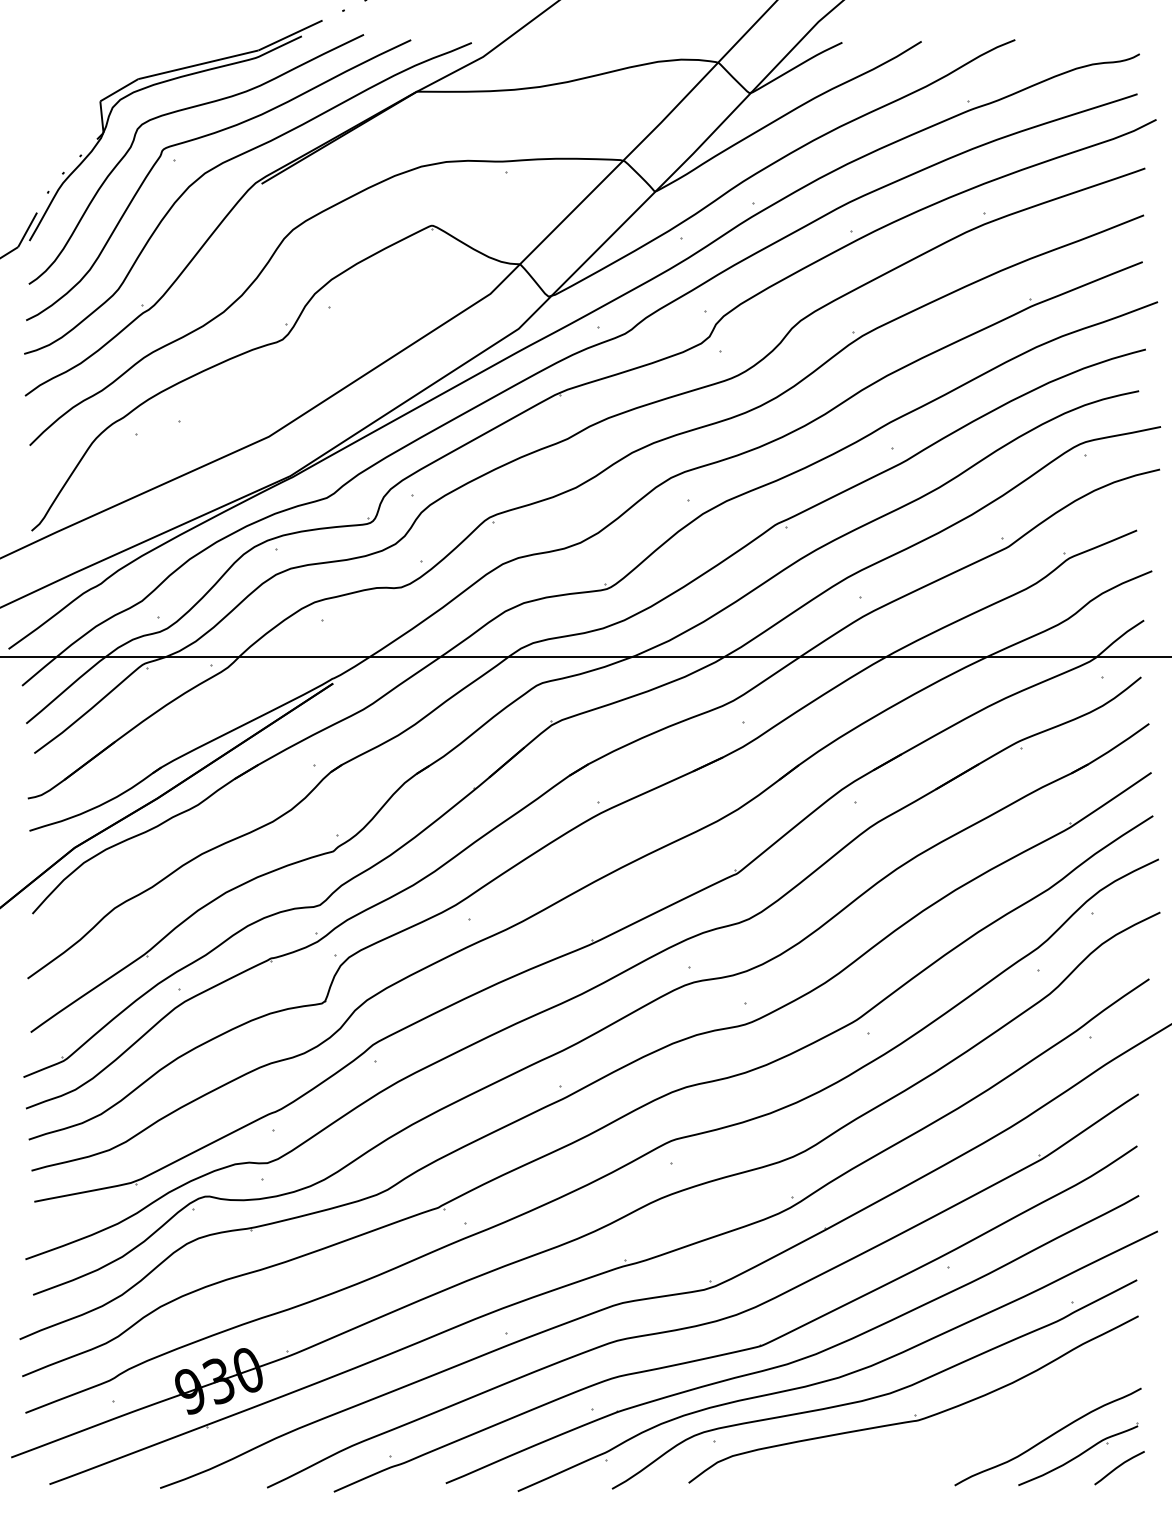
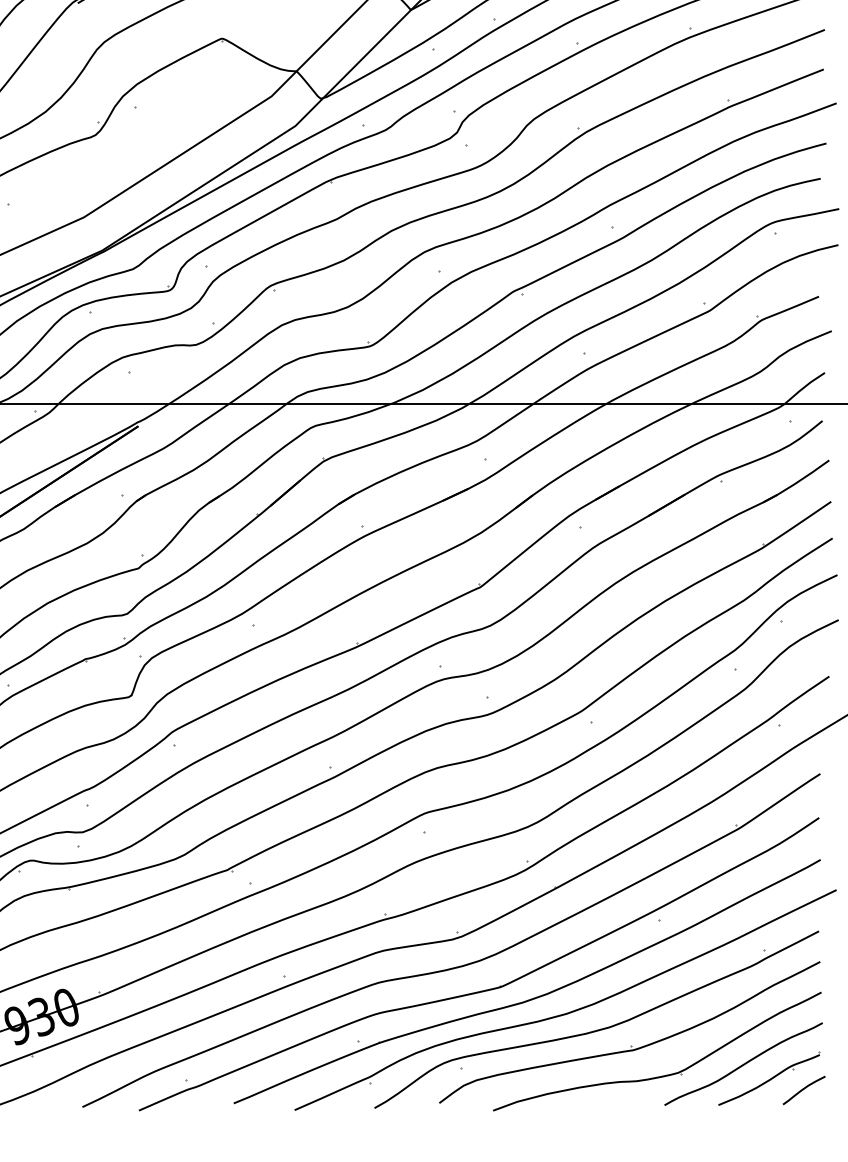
part: (952, 1450) -> (662, 1075), added

